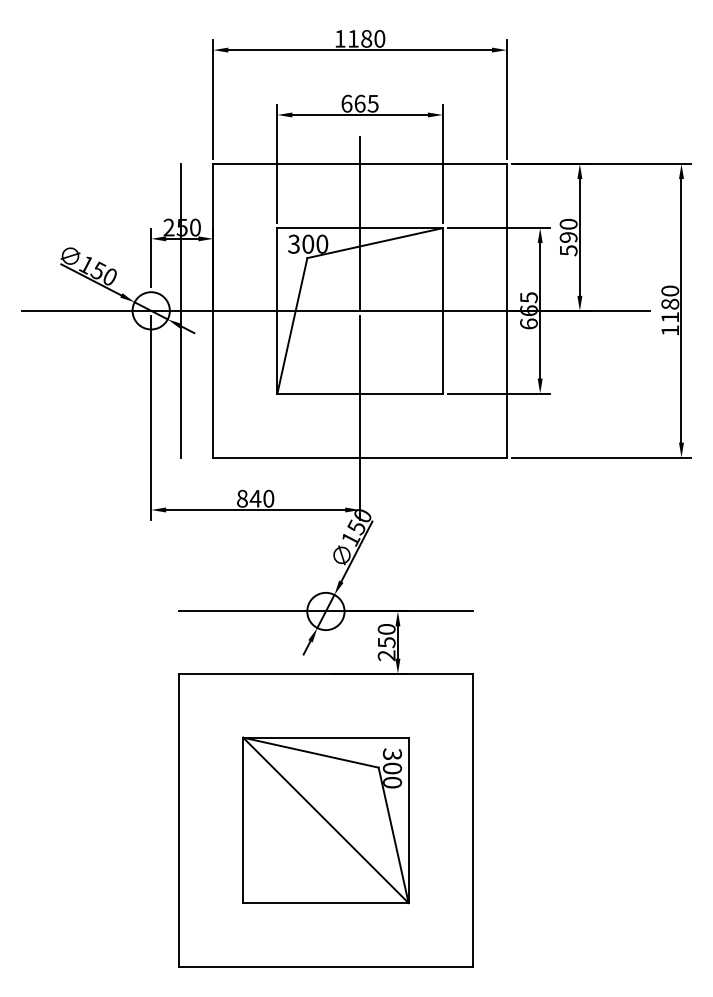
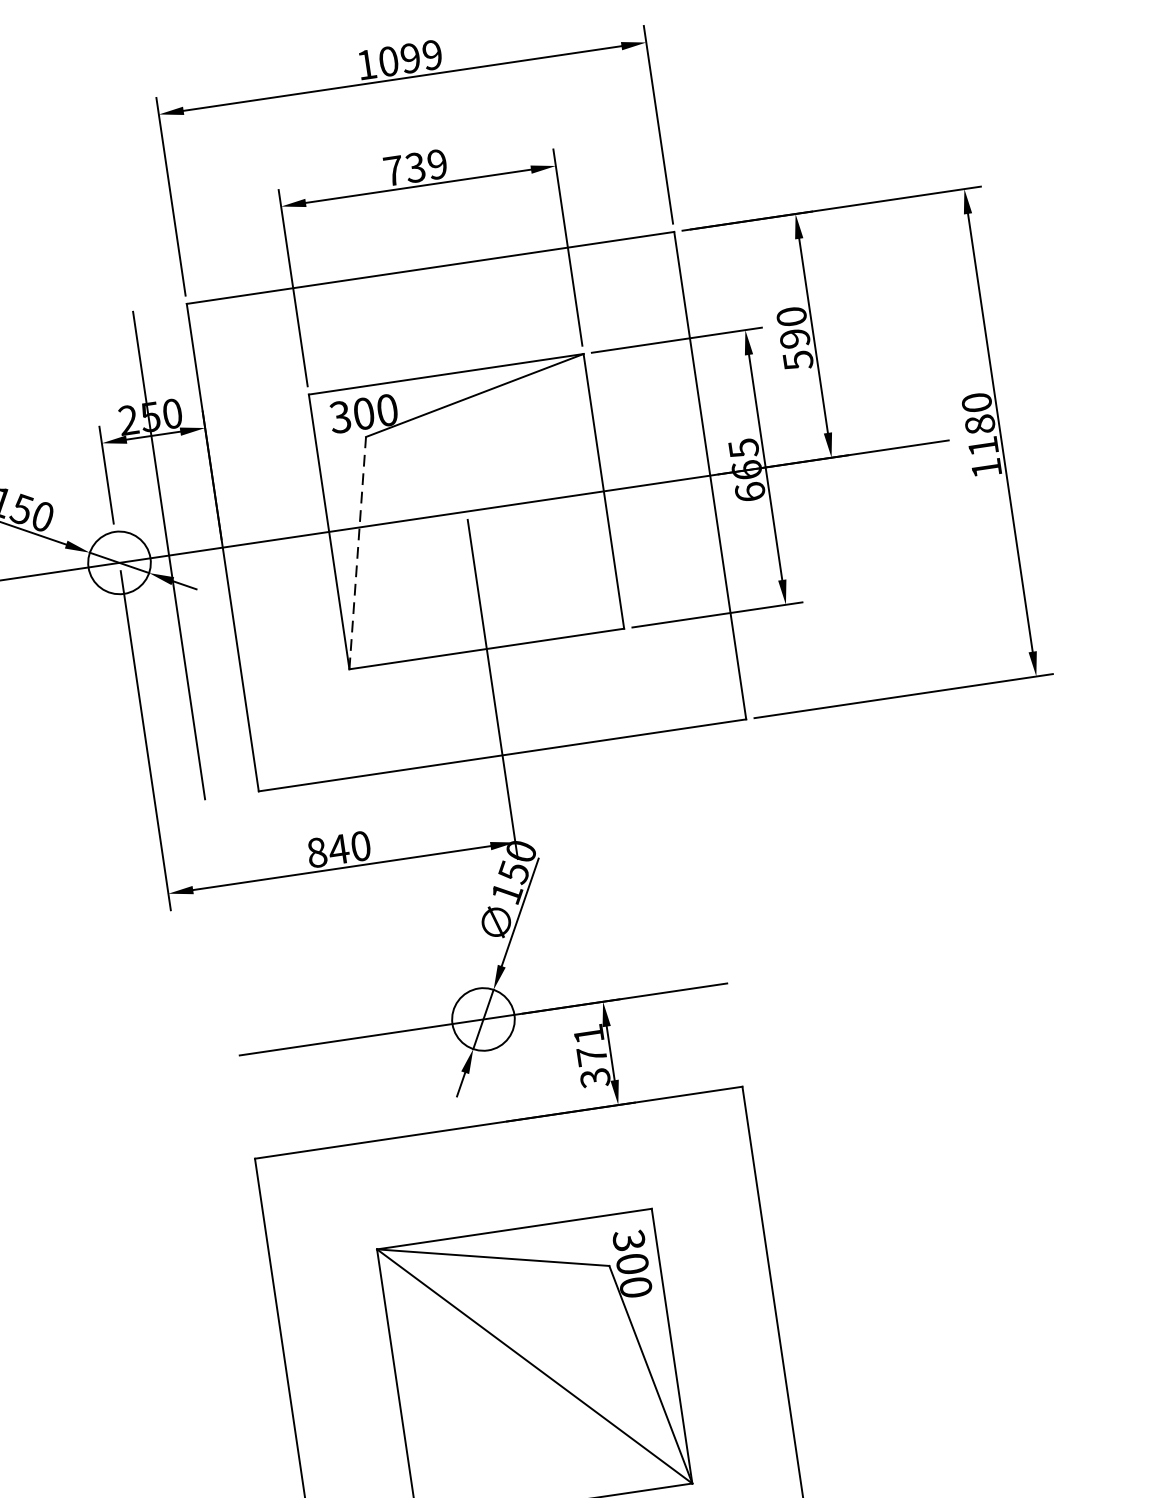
text: (366, 38) -> (410, 57), 1180 -> 1099
text: (359, 103) -> (414, 167), 665 -> 739
line: (360, 223) -> (445, 366), removed
line: (292, 325) -> (357, 552), solid -> dashed
text: (386, 642) -> (591, 1056), 250 -> 371

